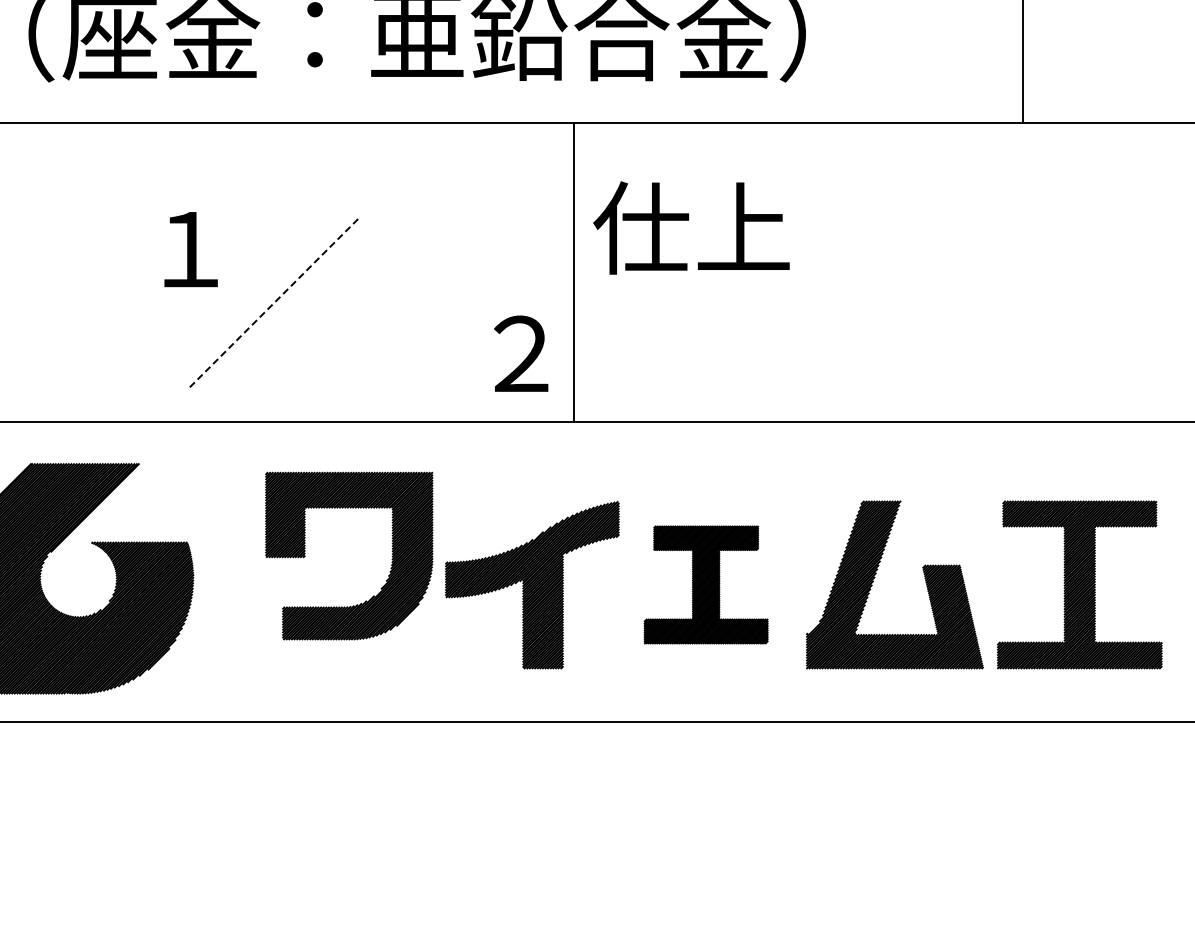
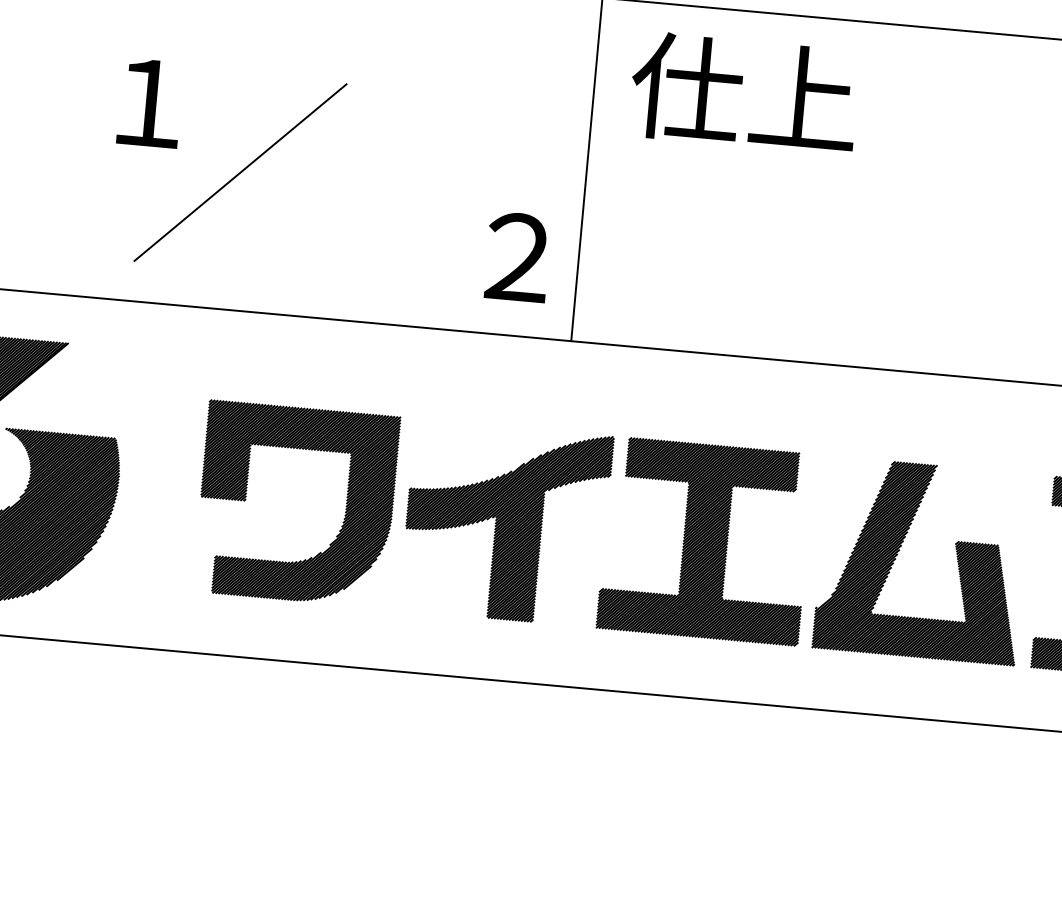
text: (691, 227) -> (744, 92), moved
line: (274, 302) -> (240, 172), dashed -> solid
part: (391, 554) -> (345, 506), moved
part: (705, 584) -> (704, 540), size x1.43

